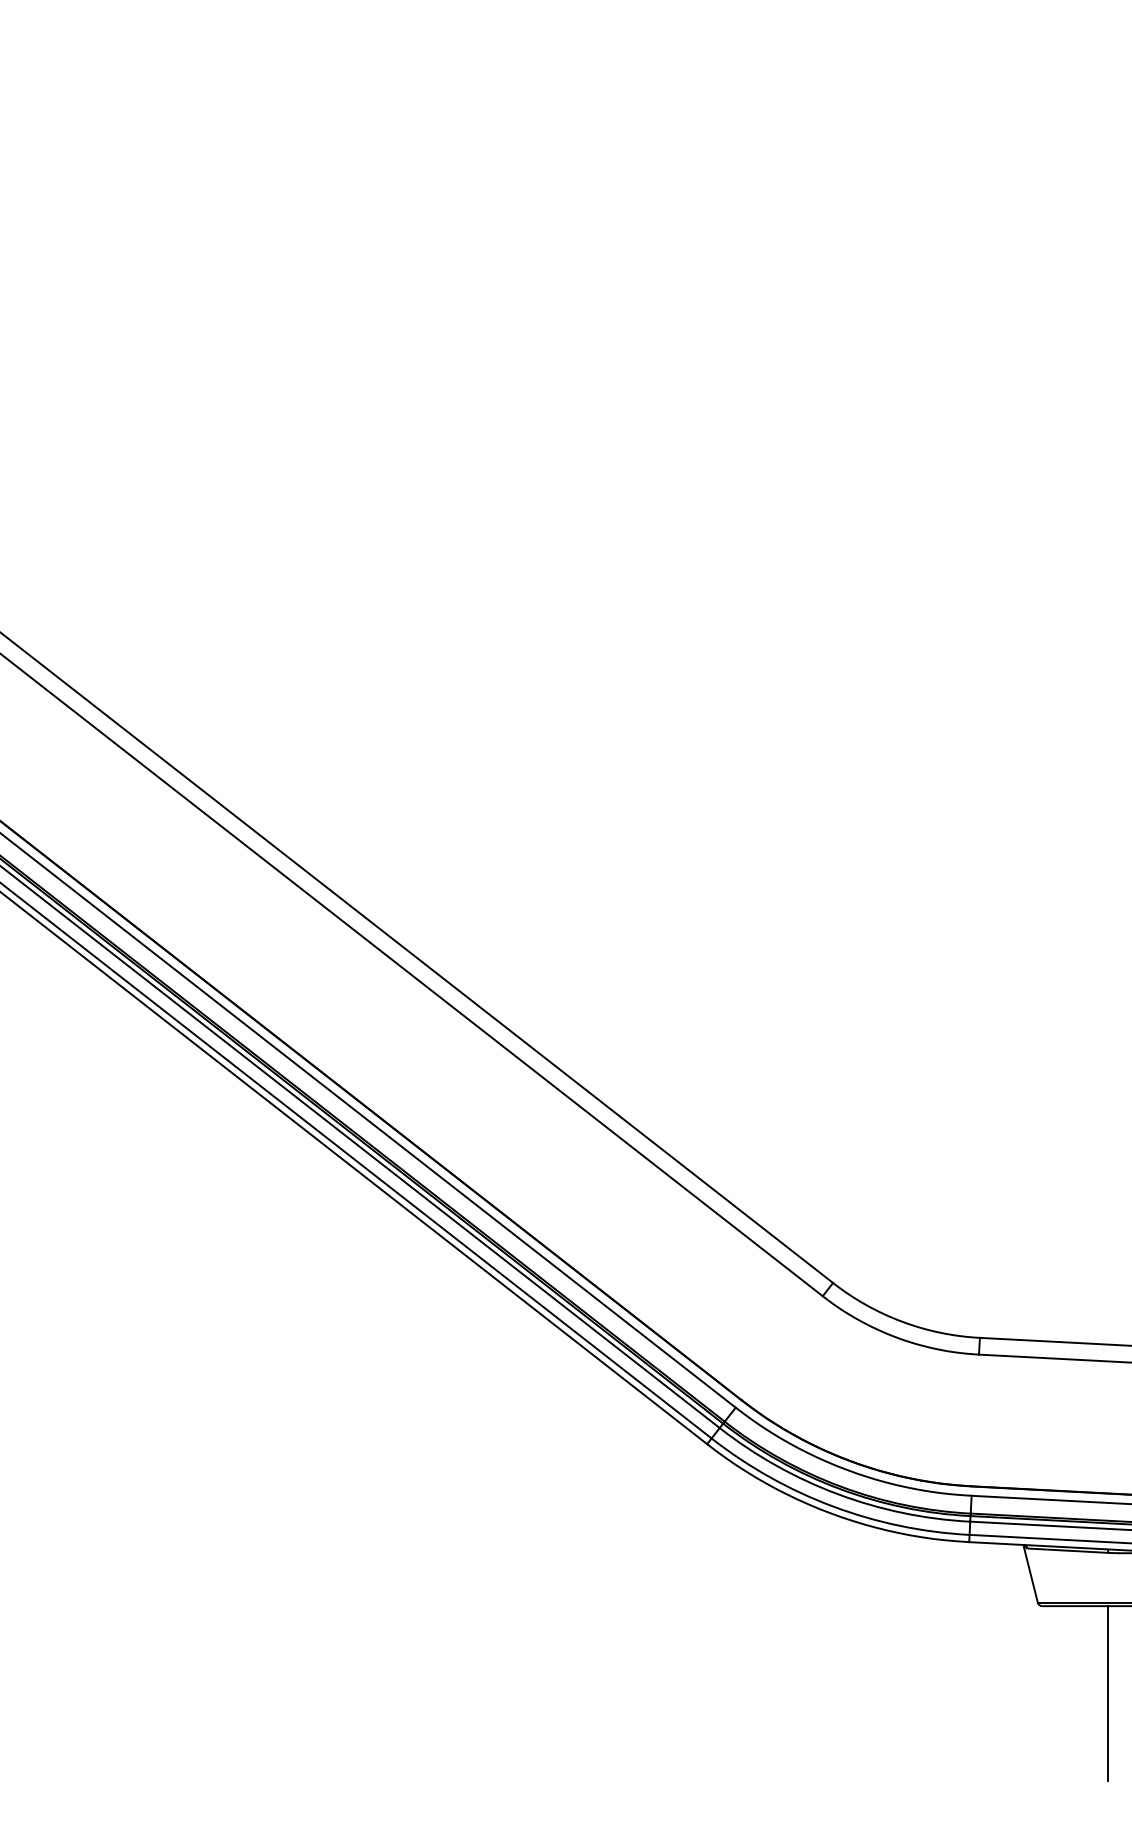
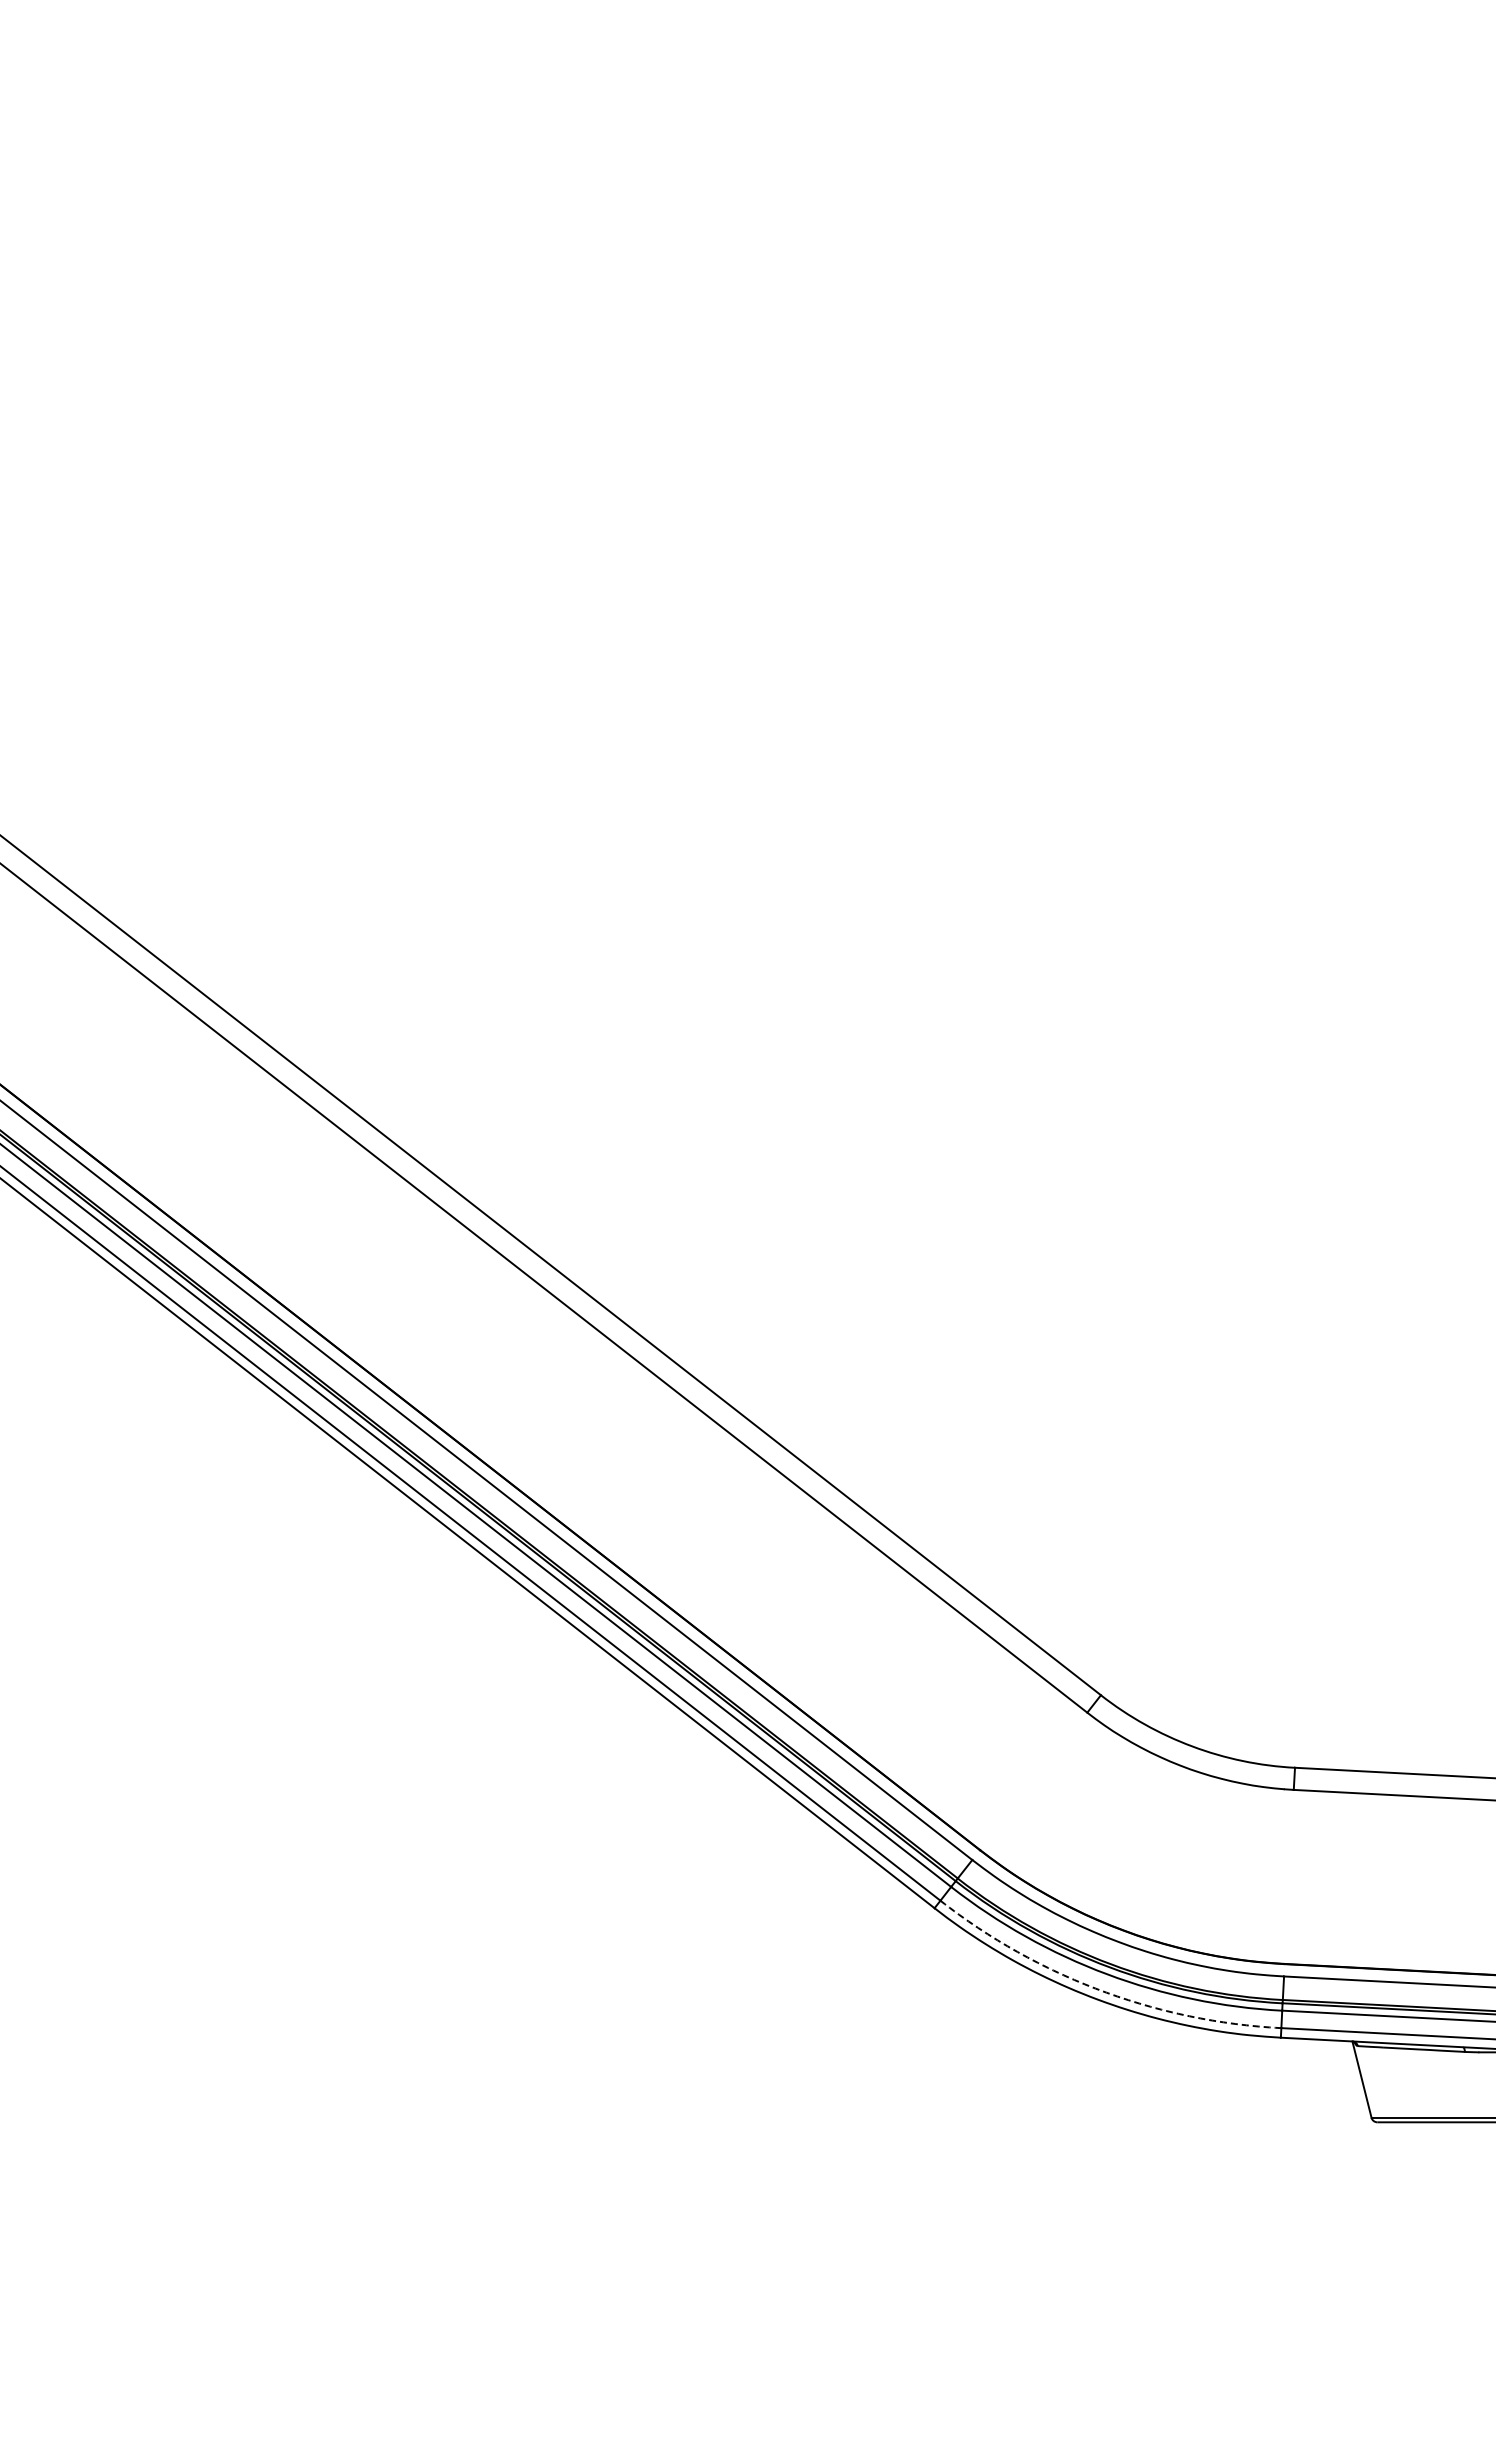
arc: (833, 1506) -> (1101, 1990), solid -> dashed
line: (1108, 1693) -> (1464, 2237), removed

